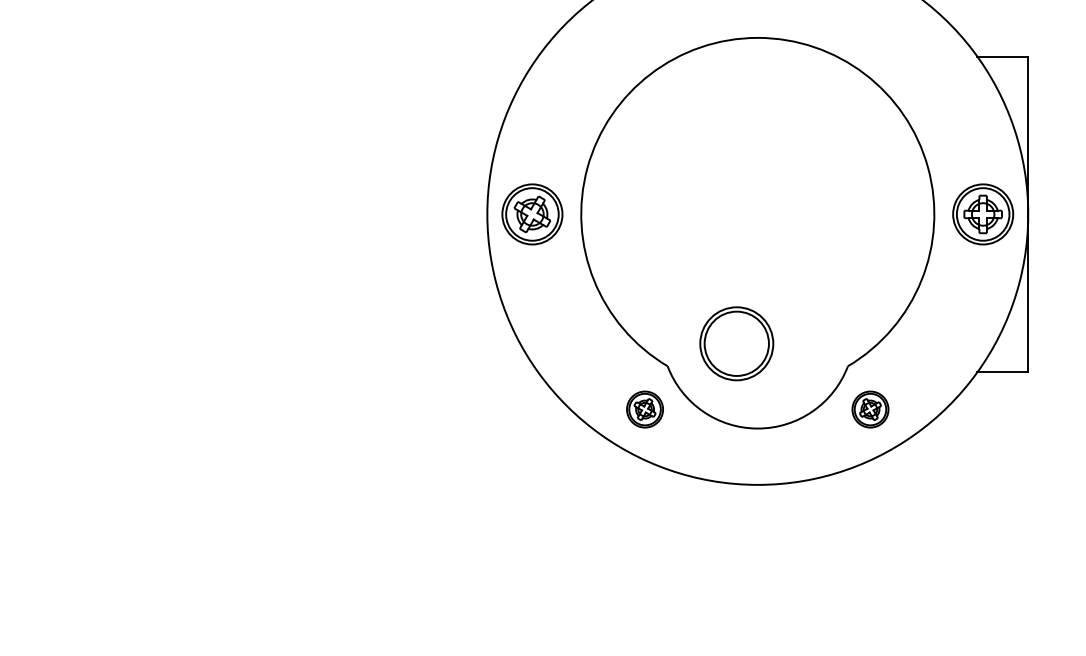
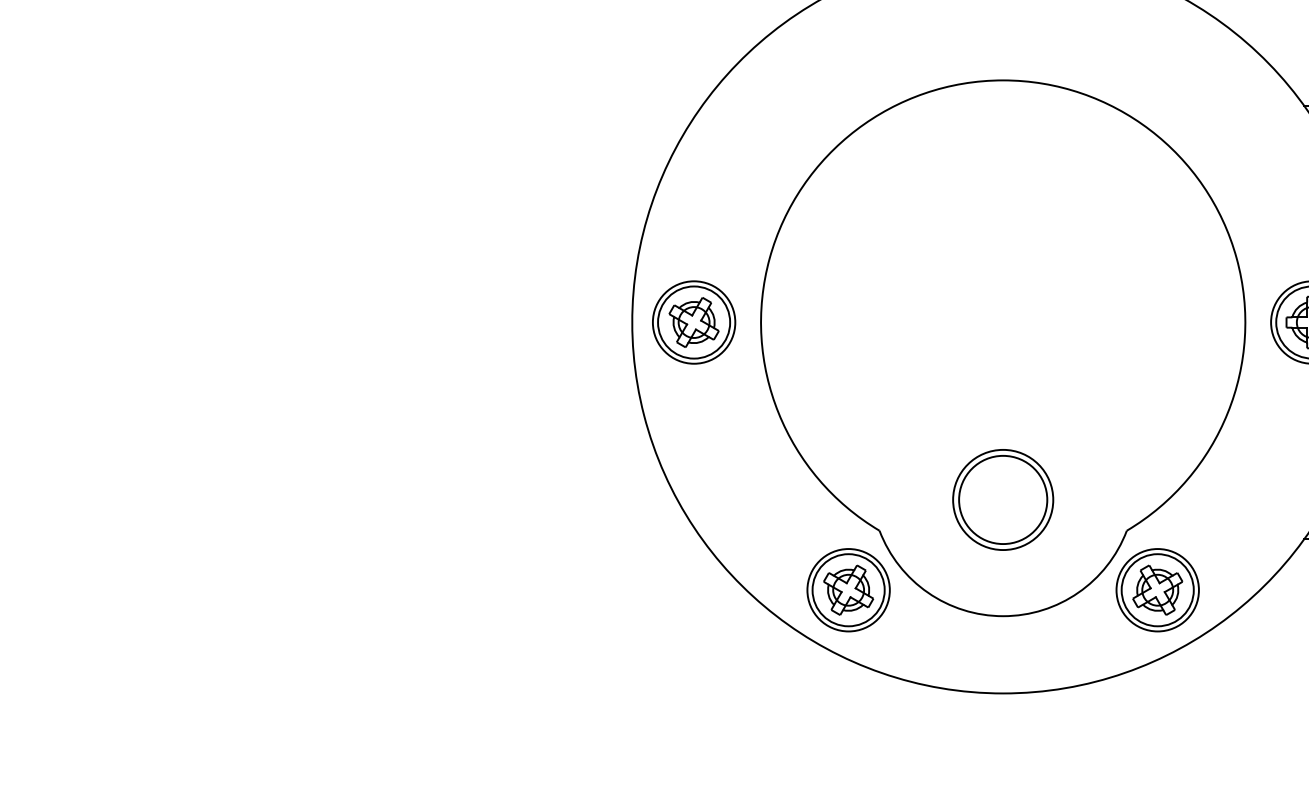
part: (736, 343) -> (1002, 499), moved
part: (644, 409) -> (847, 590), size x1.67
part: (870, 409) -> (1157, 590), size x1.67

